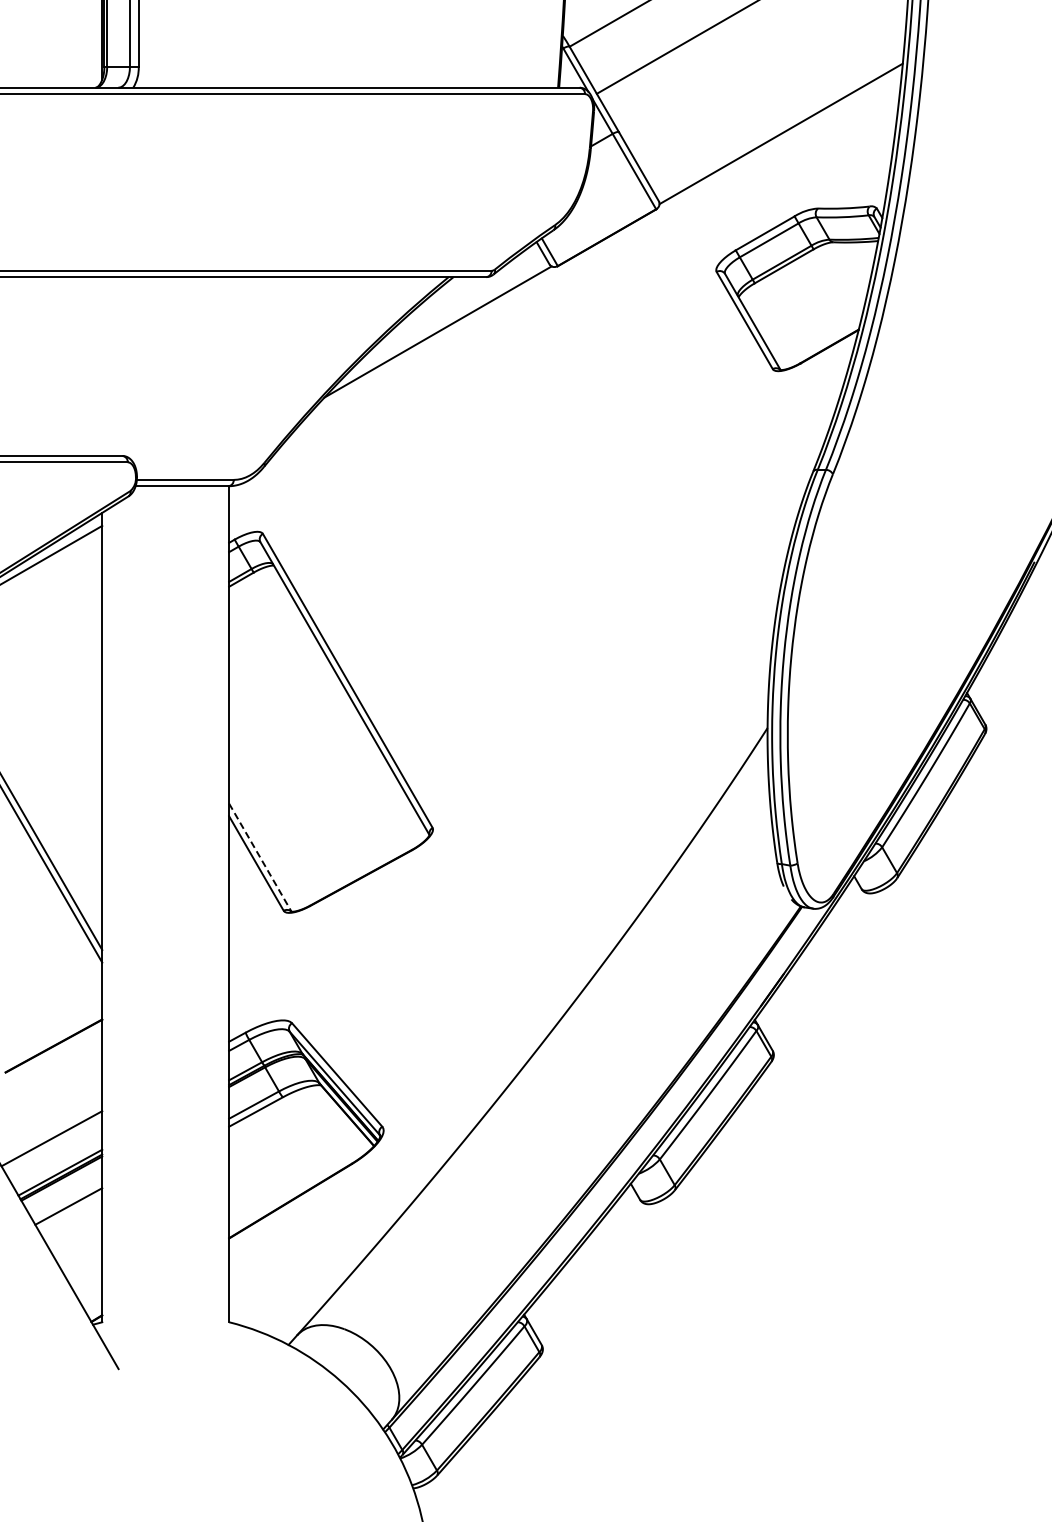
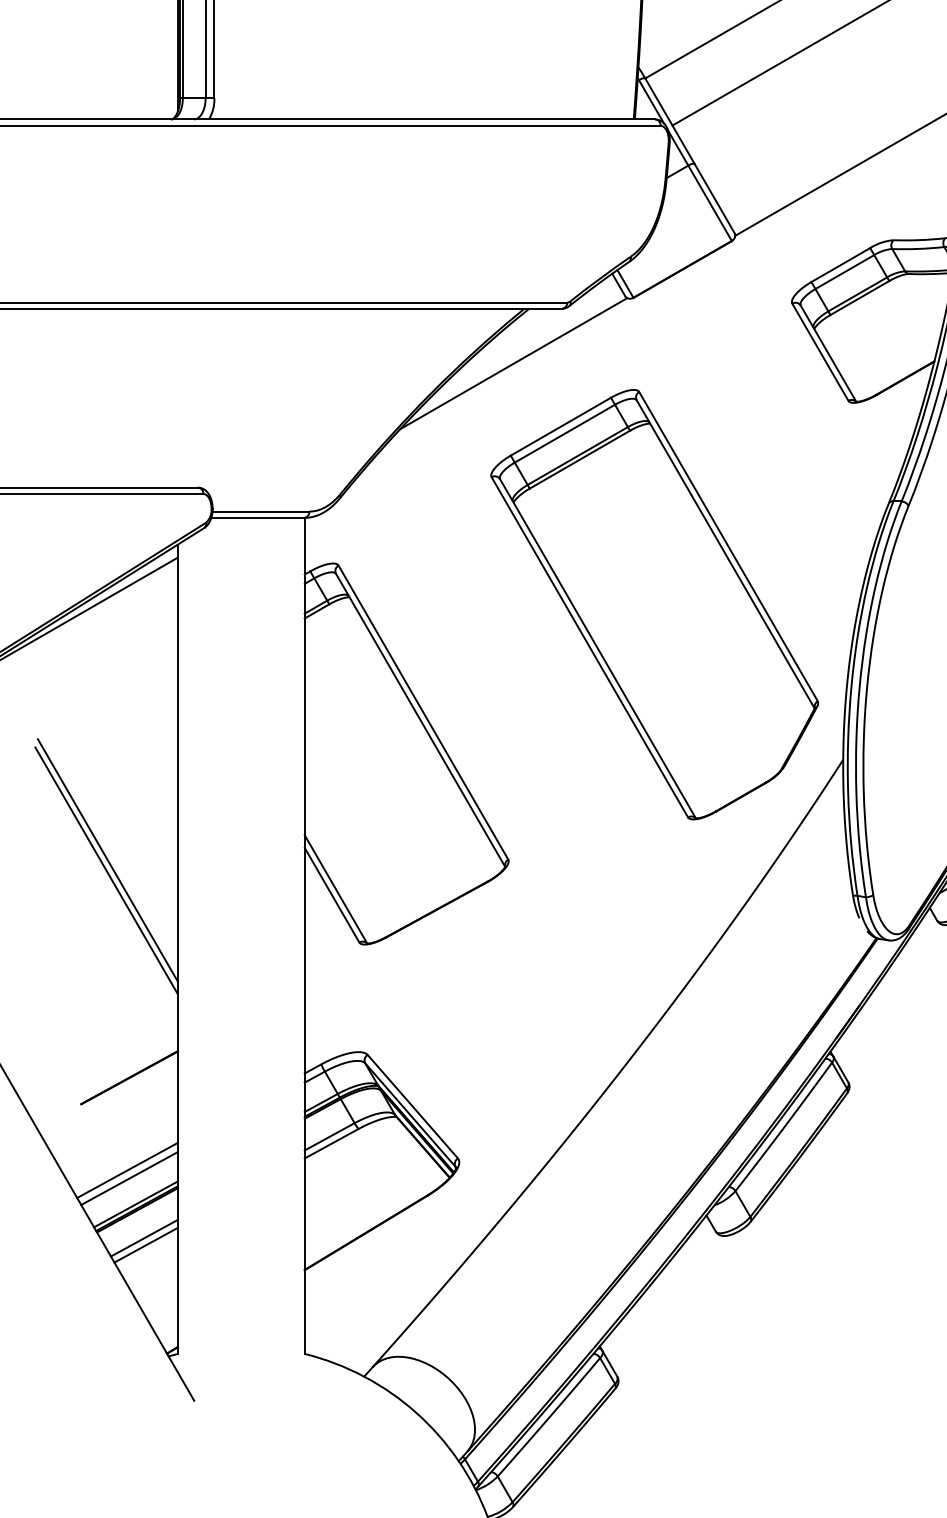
part: (578, 572) -> (654, 604), added
line: (260, 858) -> (336, 890), dashed -> solid
line: (53, 1146) -> (129, 1178), added
line: (70, 1213) -> (146, 1245), added

